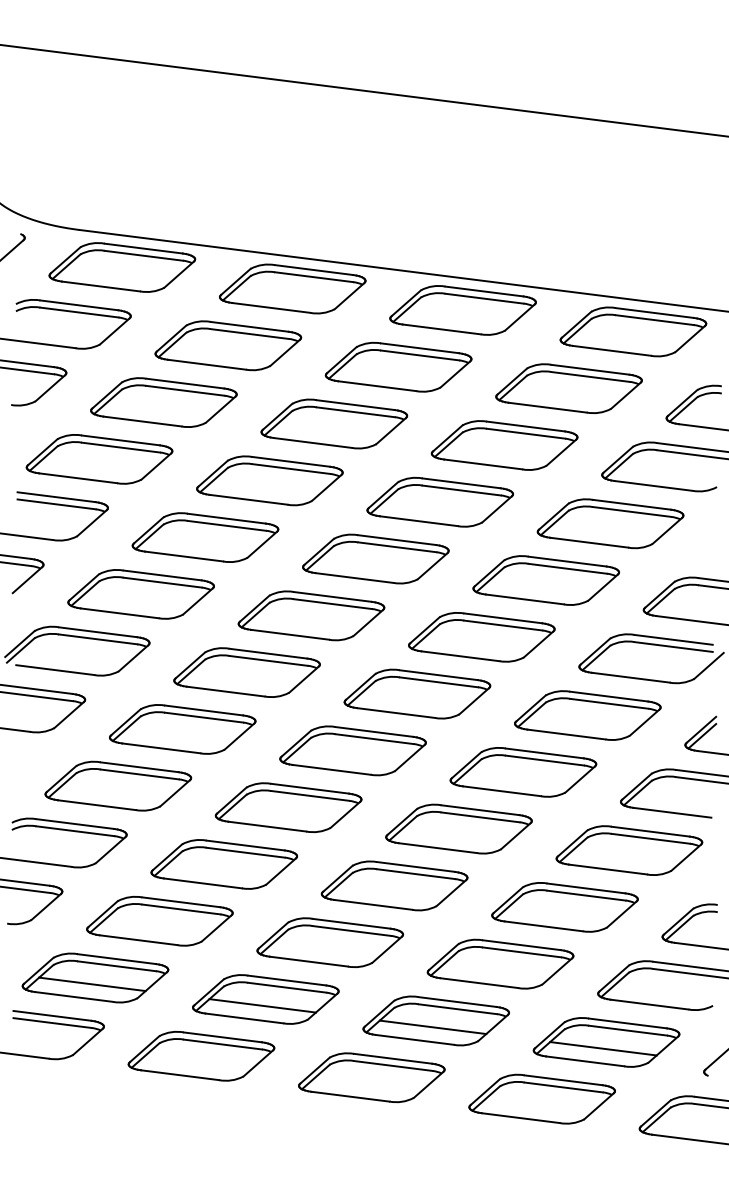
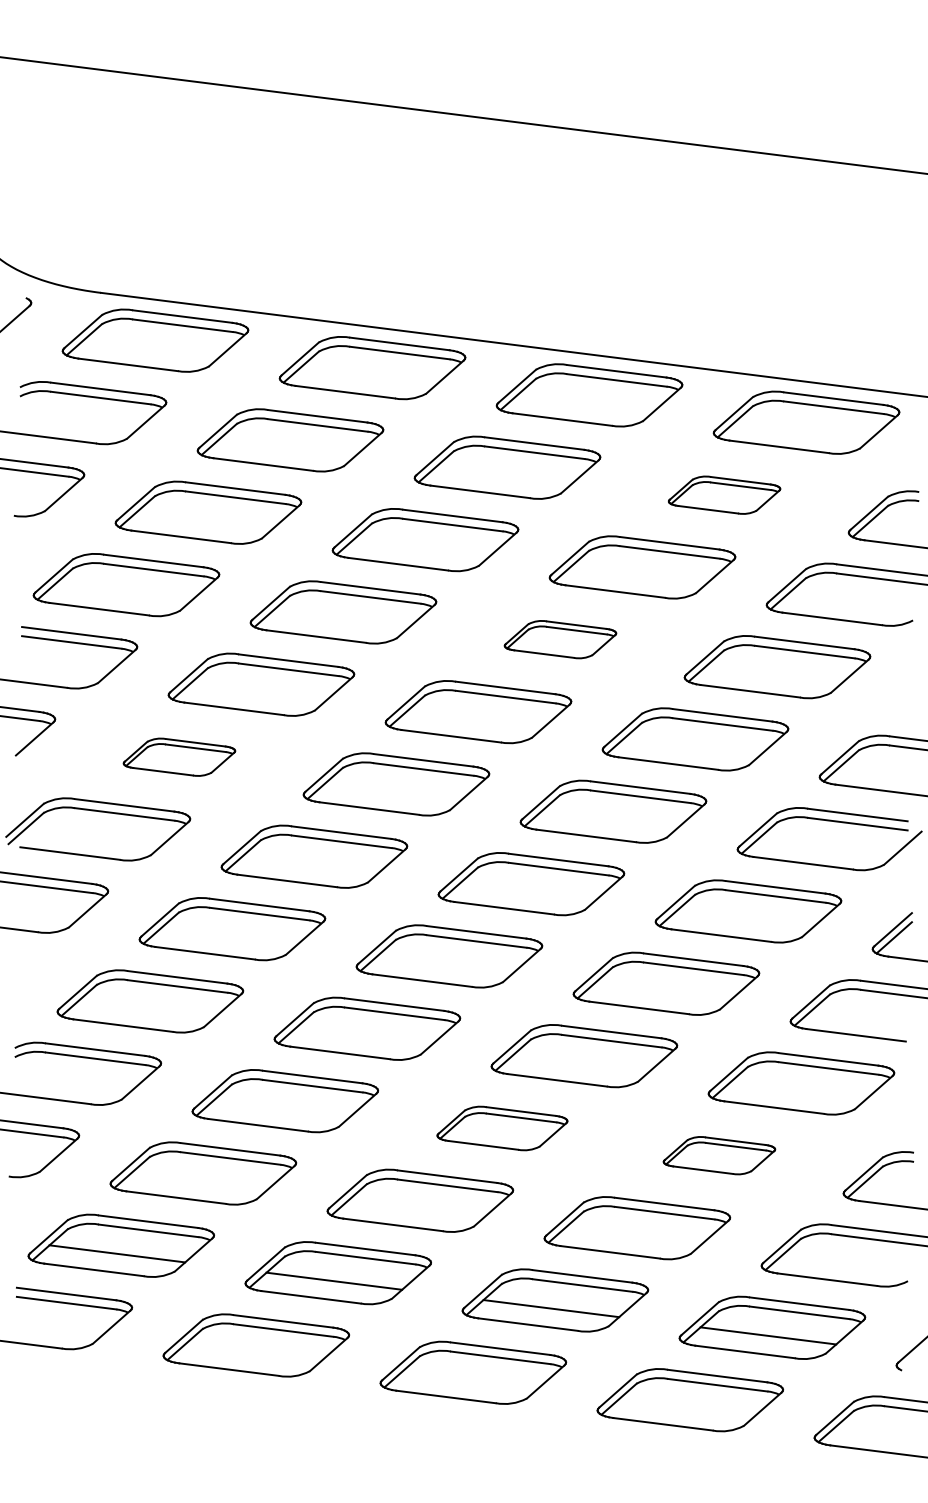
part: (568, 389) -> (724, 495), size x0.6
part: (440, 502) -> (560, 639), size x0.6
part: (141, 594) -> (179, 757), size x0.6
part: (394, 885) -> (502, 1128), size x0.7
part: (565, 907) -> (719, 1155), size x0.6

